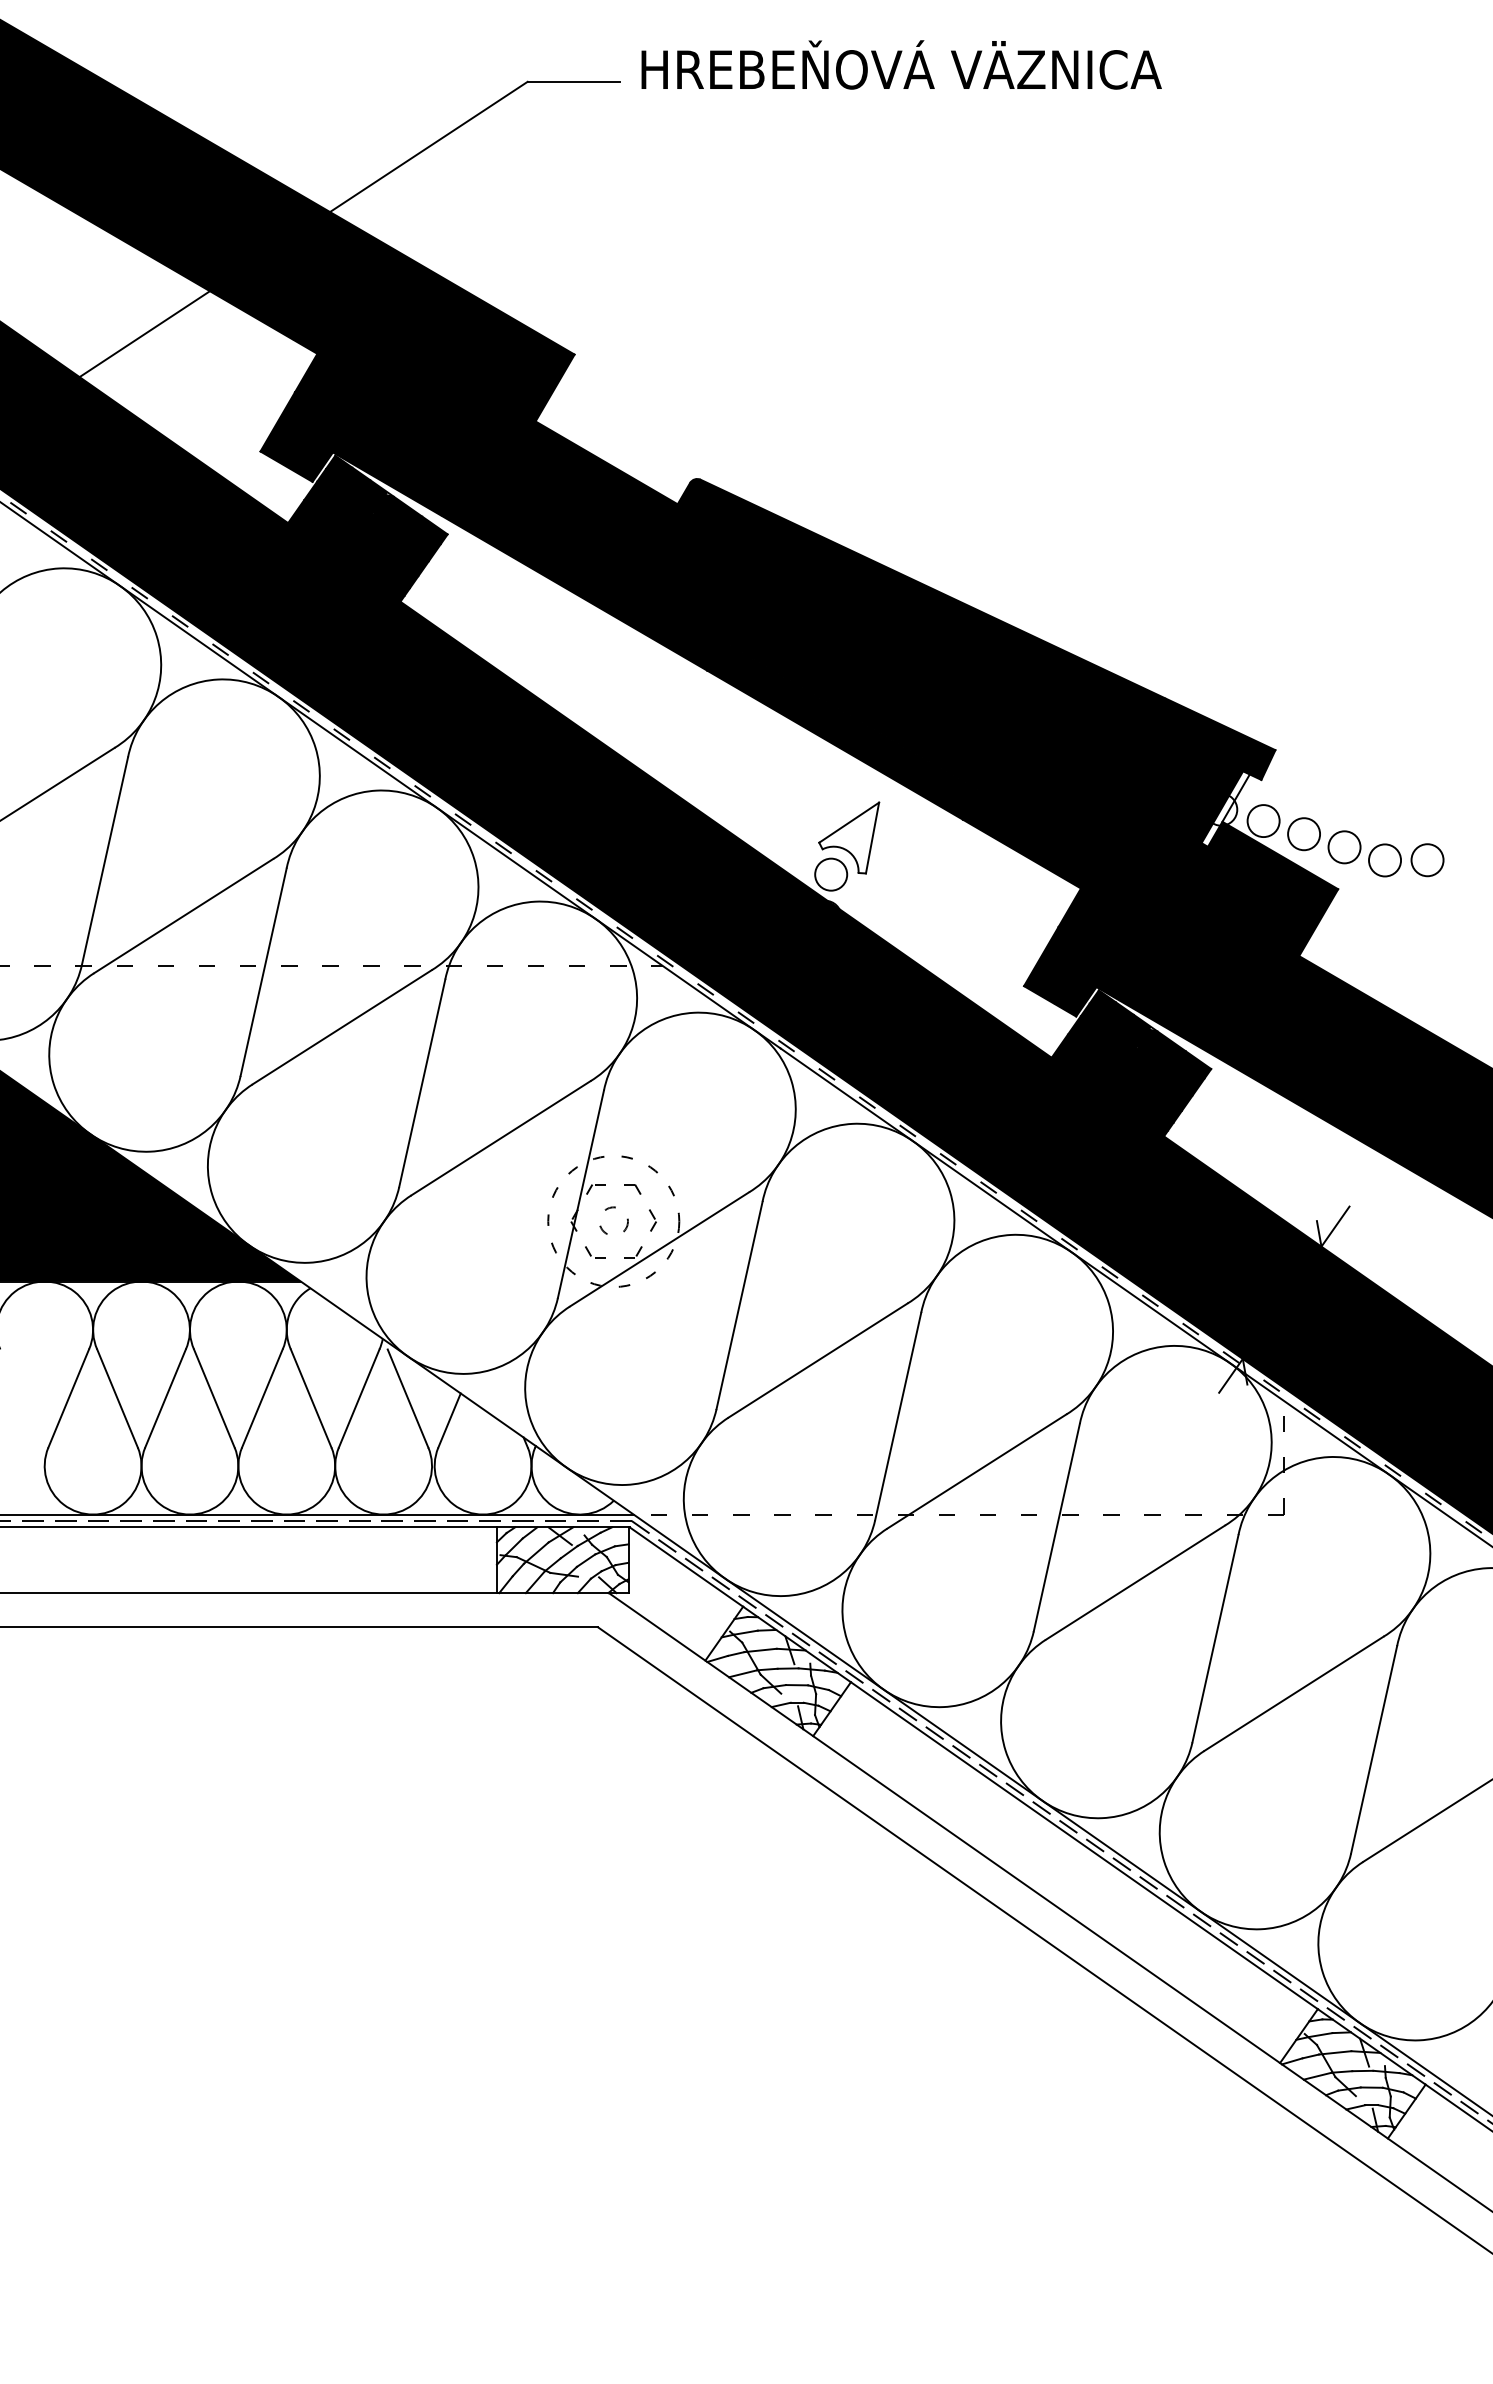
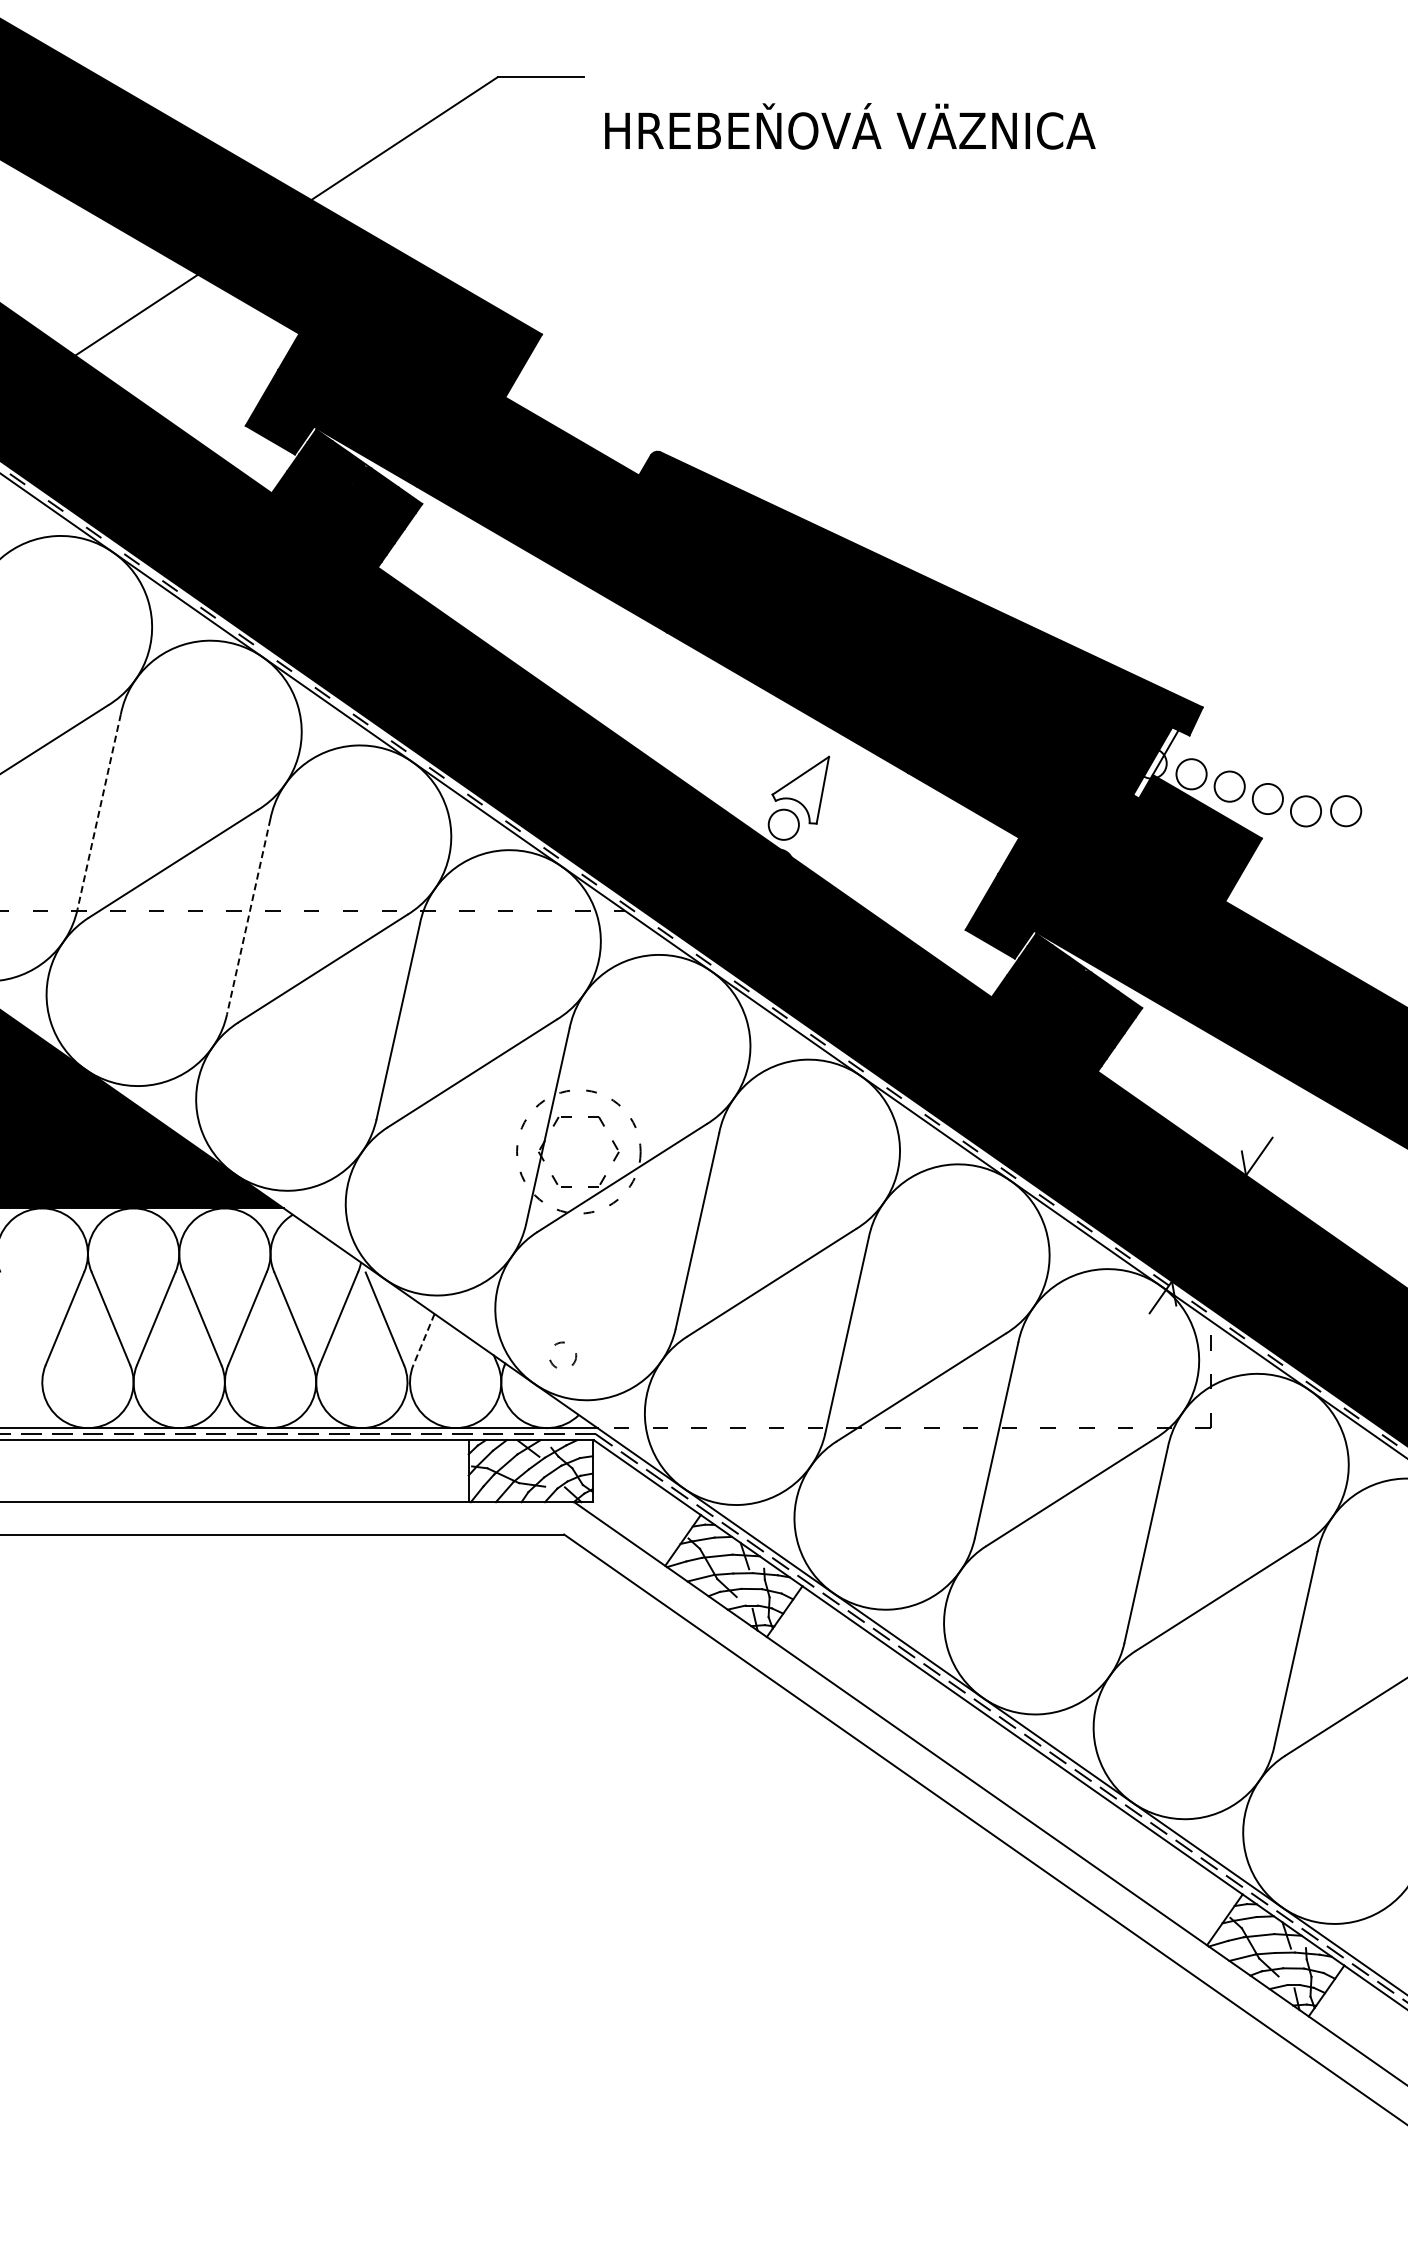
text: (901, 65) -> (850, 126), moved
line: (105, 861) -> (99, 812), solid -> dashed
line: (263, 972) -> (248, 917), solid -> dashed
circle: (614, 1220) -> (563, 1354), moved
line: (450, 1420) -> (424, 1339), solid -> dashed

